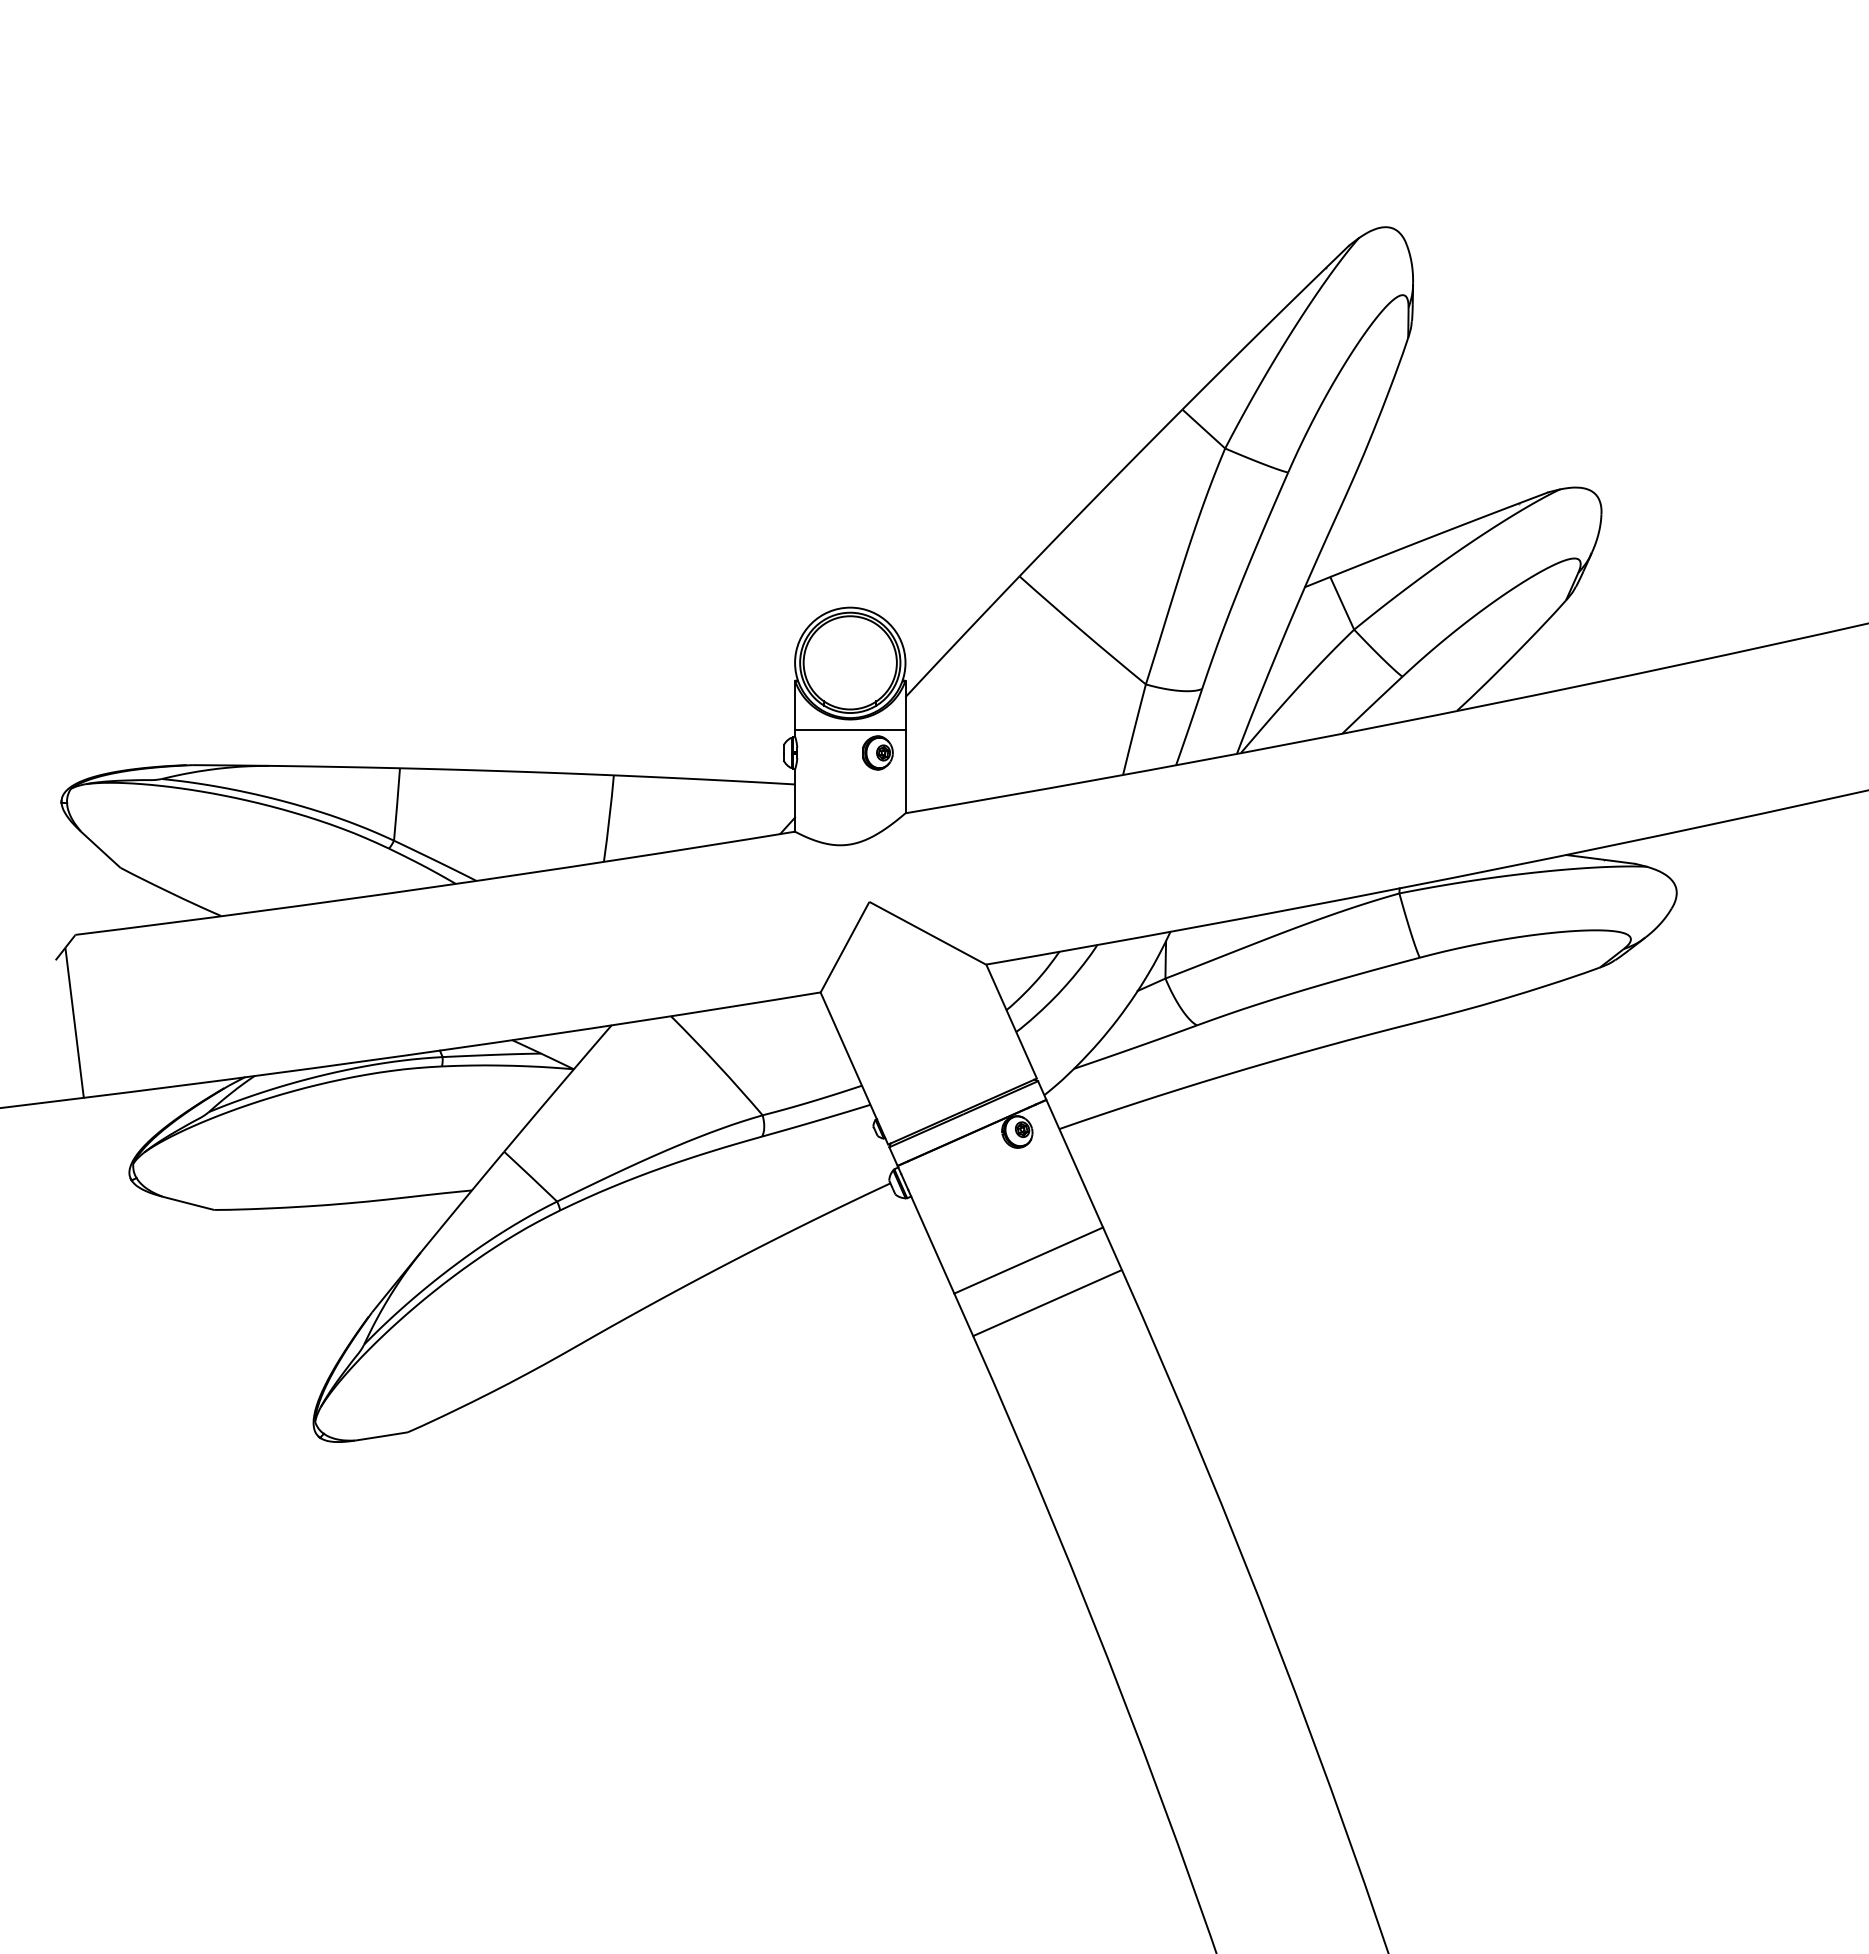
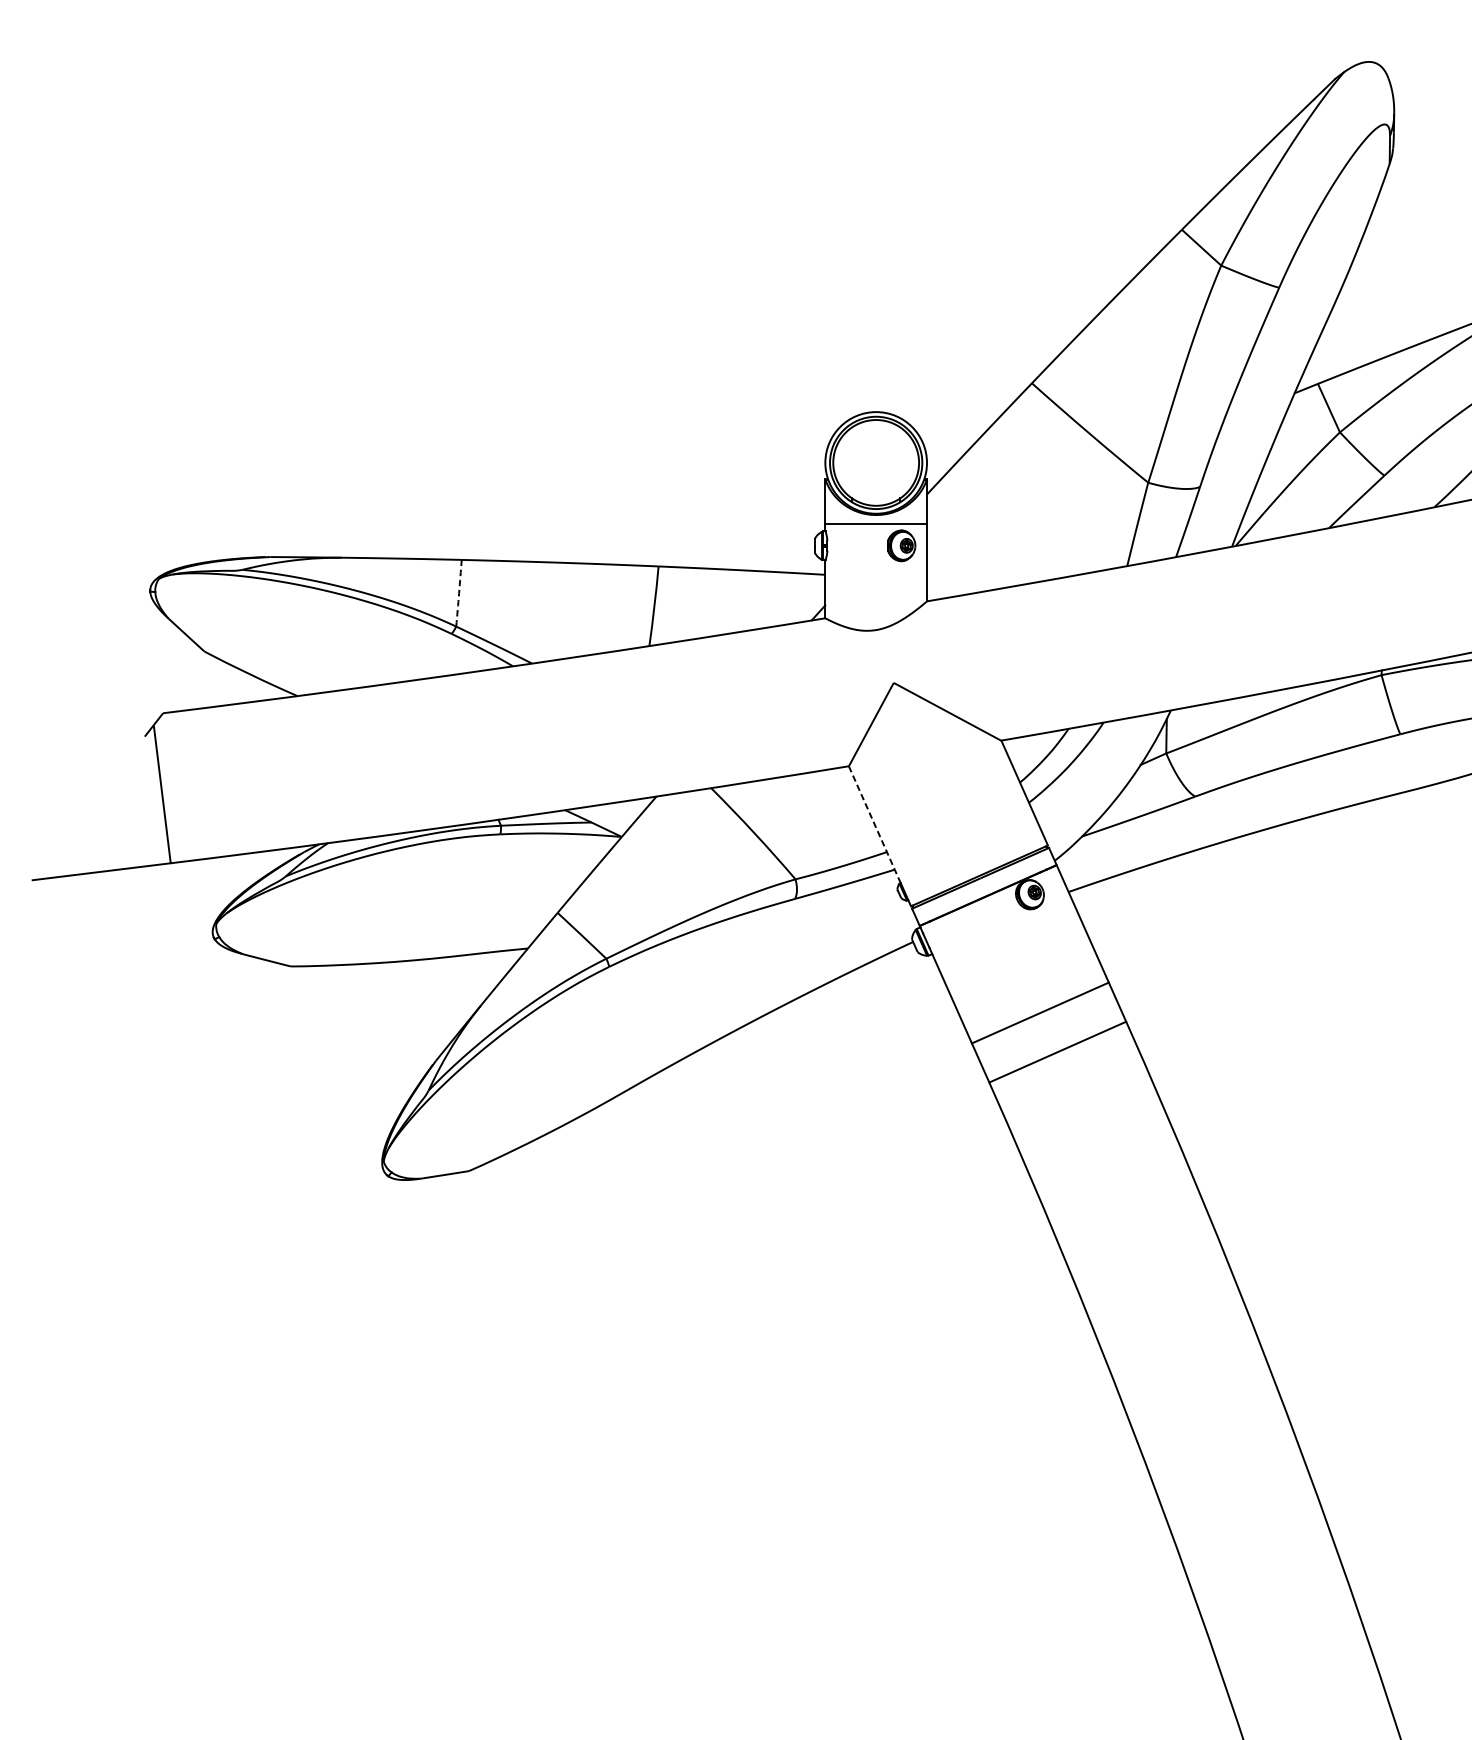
arc: (397, 804) -> (459, 593), solid -> dashed
line: (849, 1056) -> (875, 825), solid -> dashed

